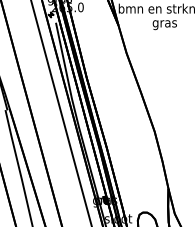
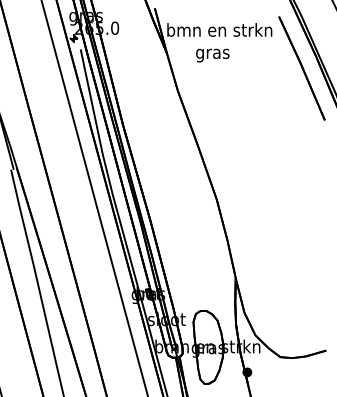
text: (164, 25) -> (212, 55), moved

